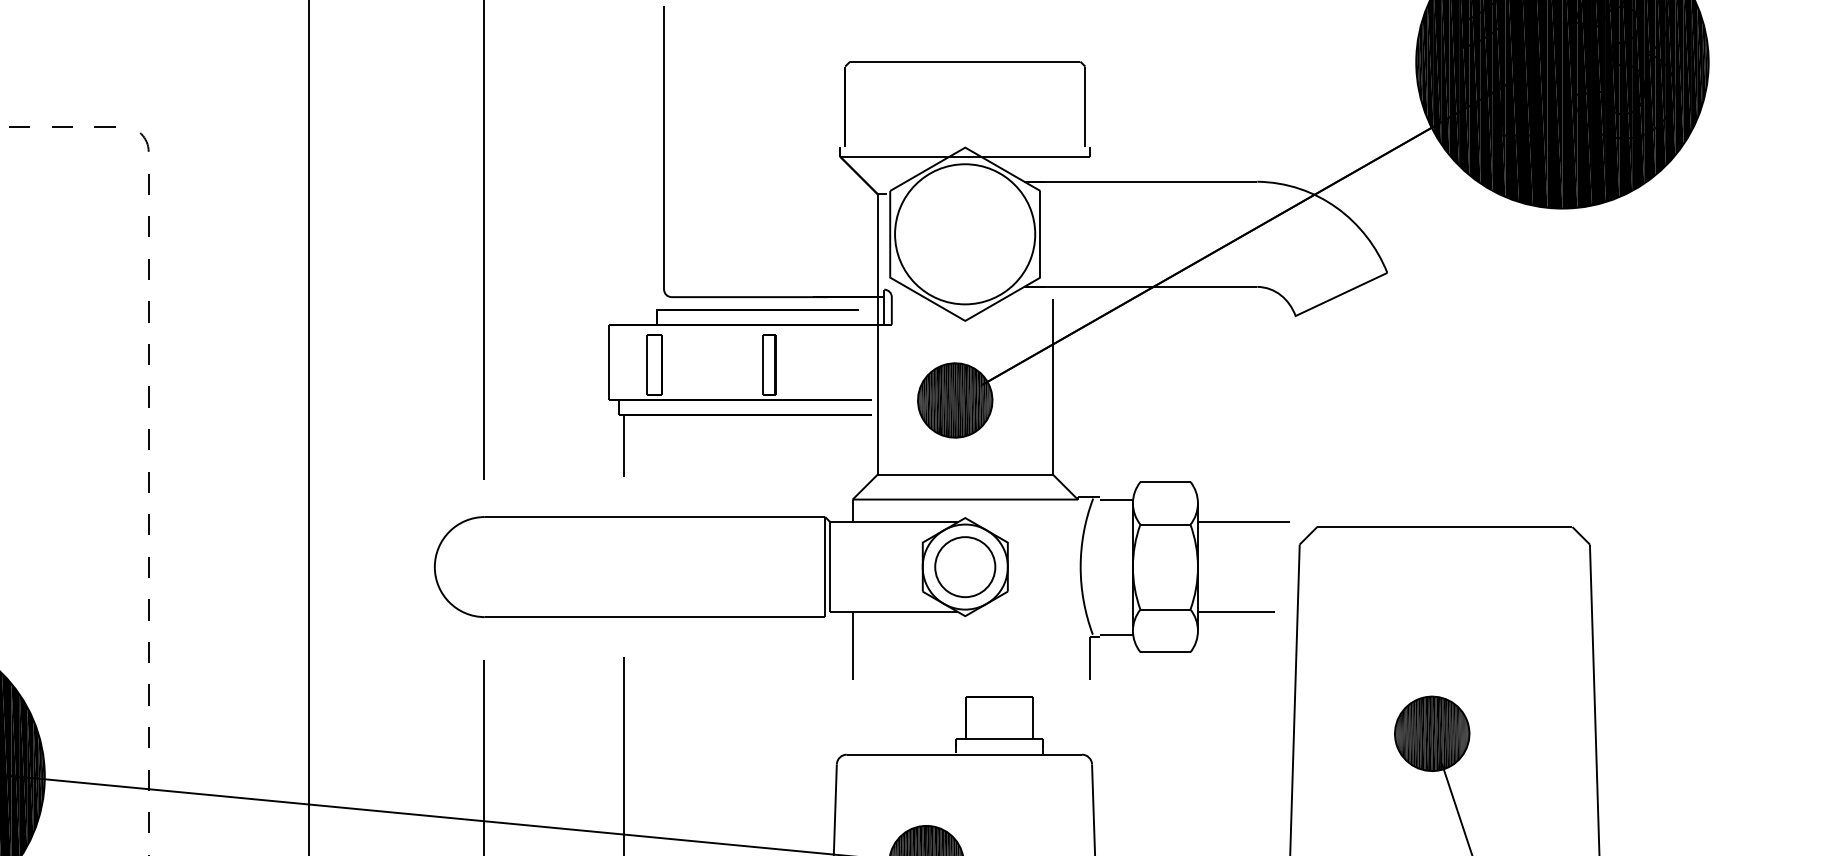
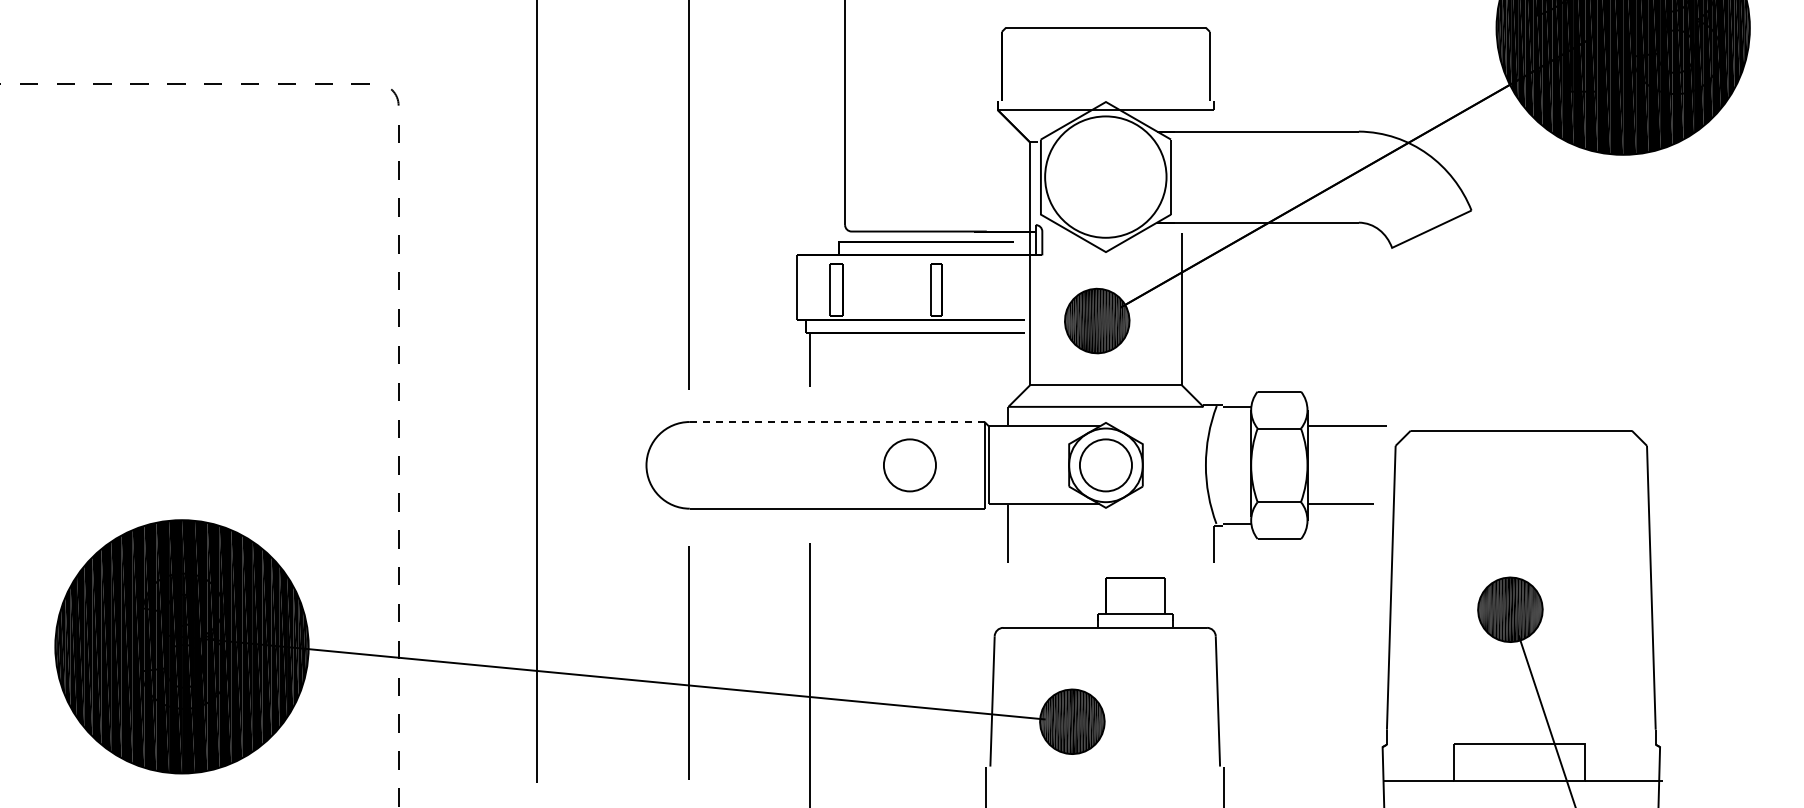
line: (654, 517) -> (836, 422), solid -> dashed
part: (738, 567) -> (909, 465), added

